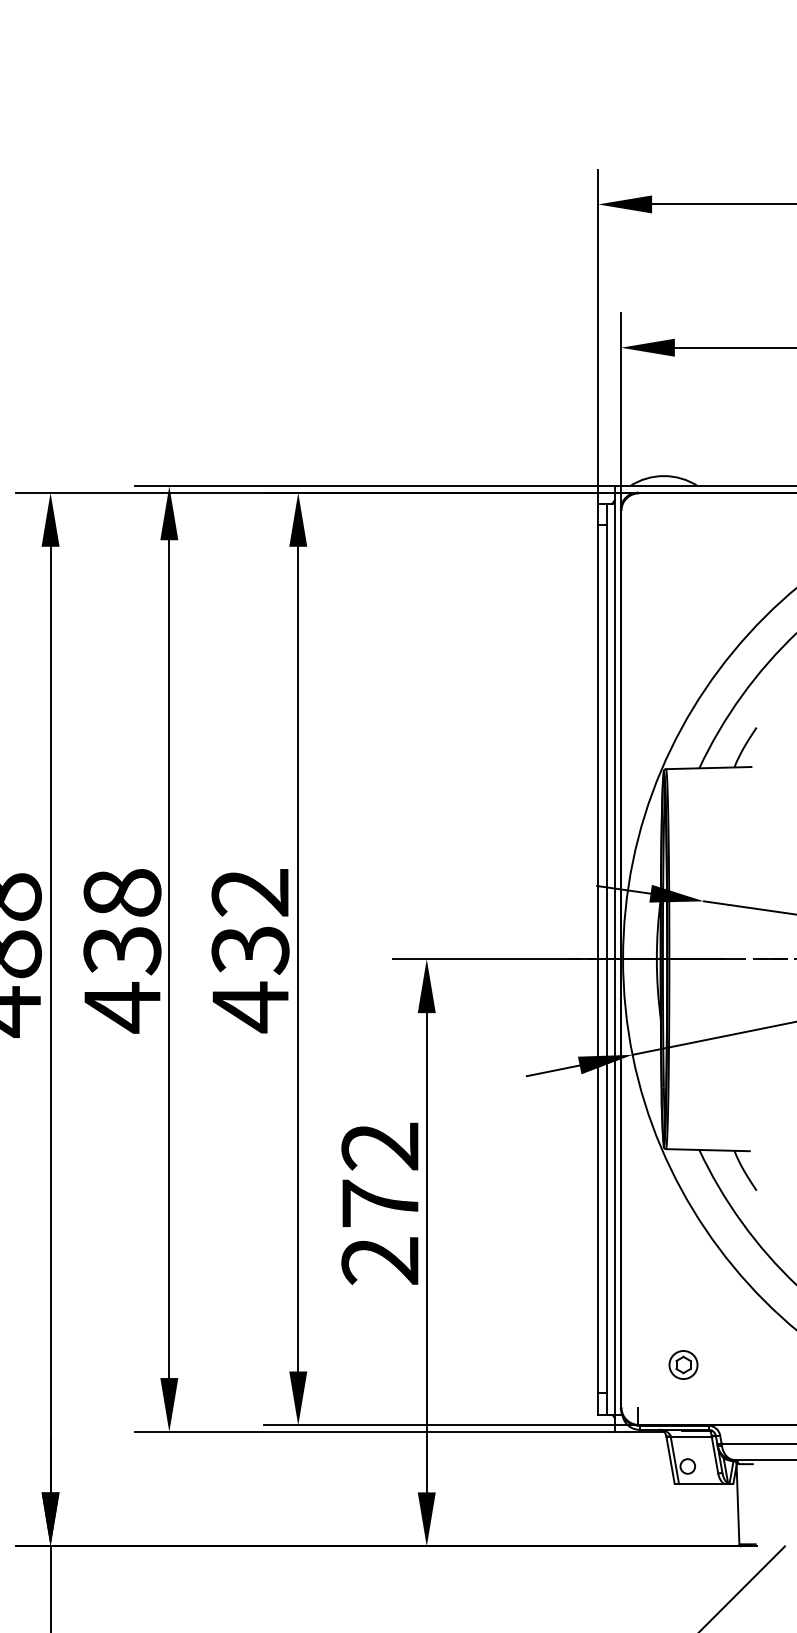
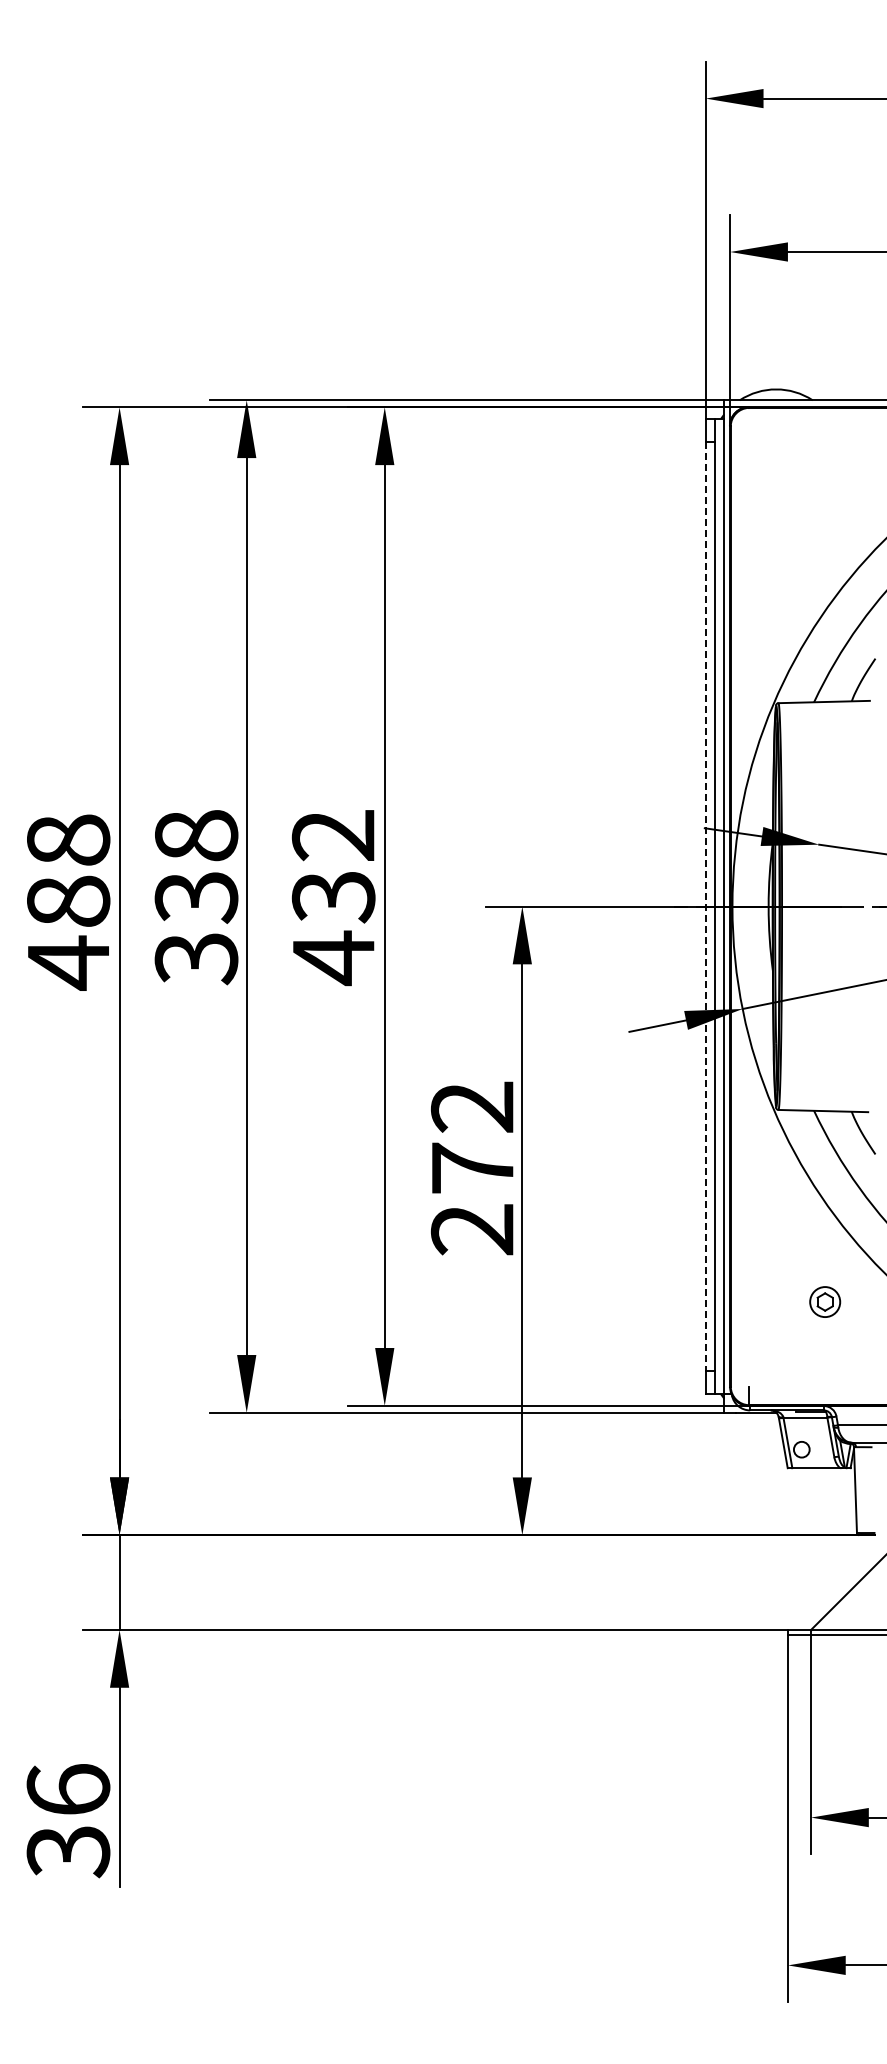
line: (597, 959) -> (705, 906), solid -> dashed
text: (122, 1007) -> (196, 958), 438 -> 338
part: (683, 1364) -> (825, 1301), moved

